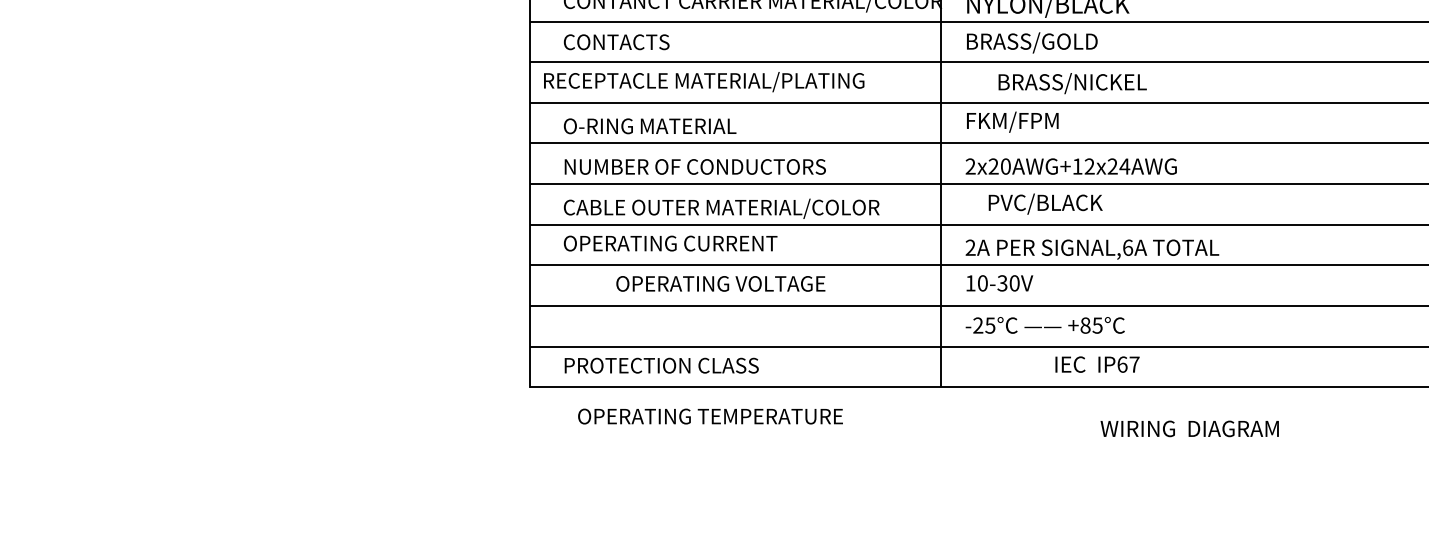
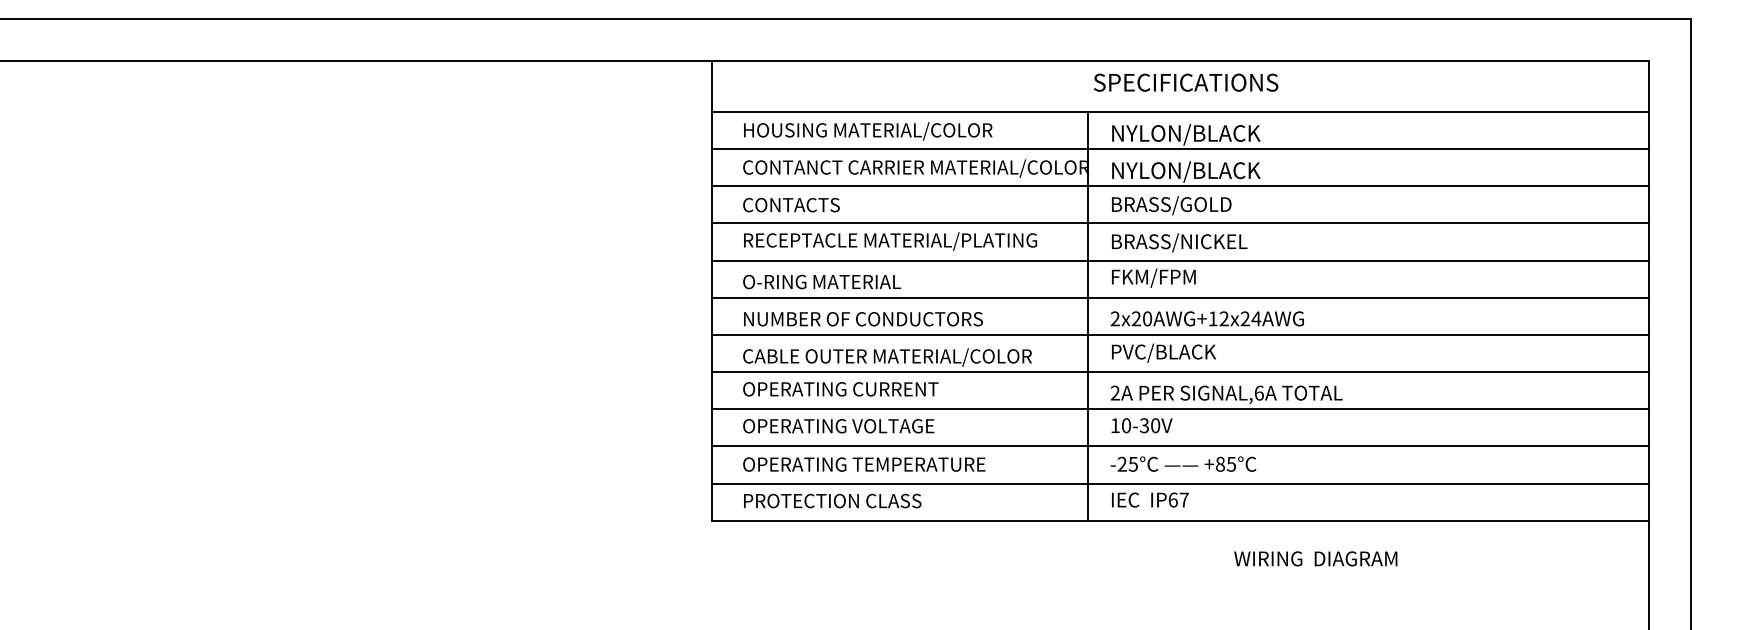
text: (704, 82) -> (890, 241), moved
text: (1072, 83) -> (1179, 242), moved
text: (1045, 203) -> (1163, 352), moved
text: (720, 284) -> (838, 426), moved
text: (1097, 364) -> (1150, 499), moved
text: (710, 416) -> (864, 464), moved

